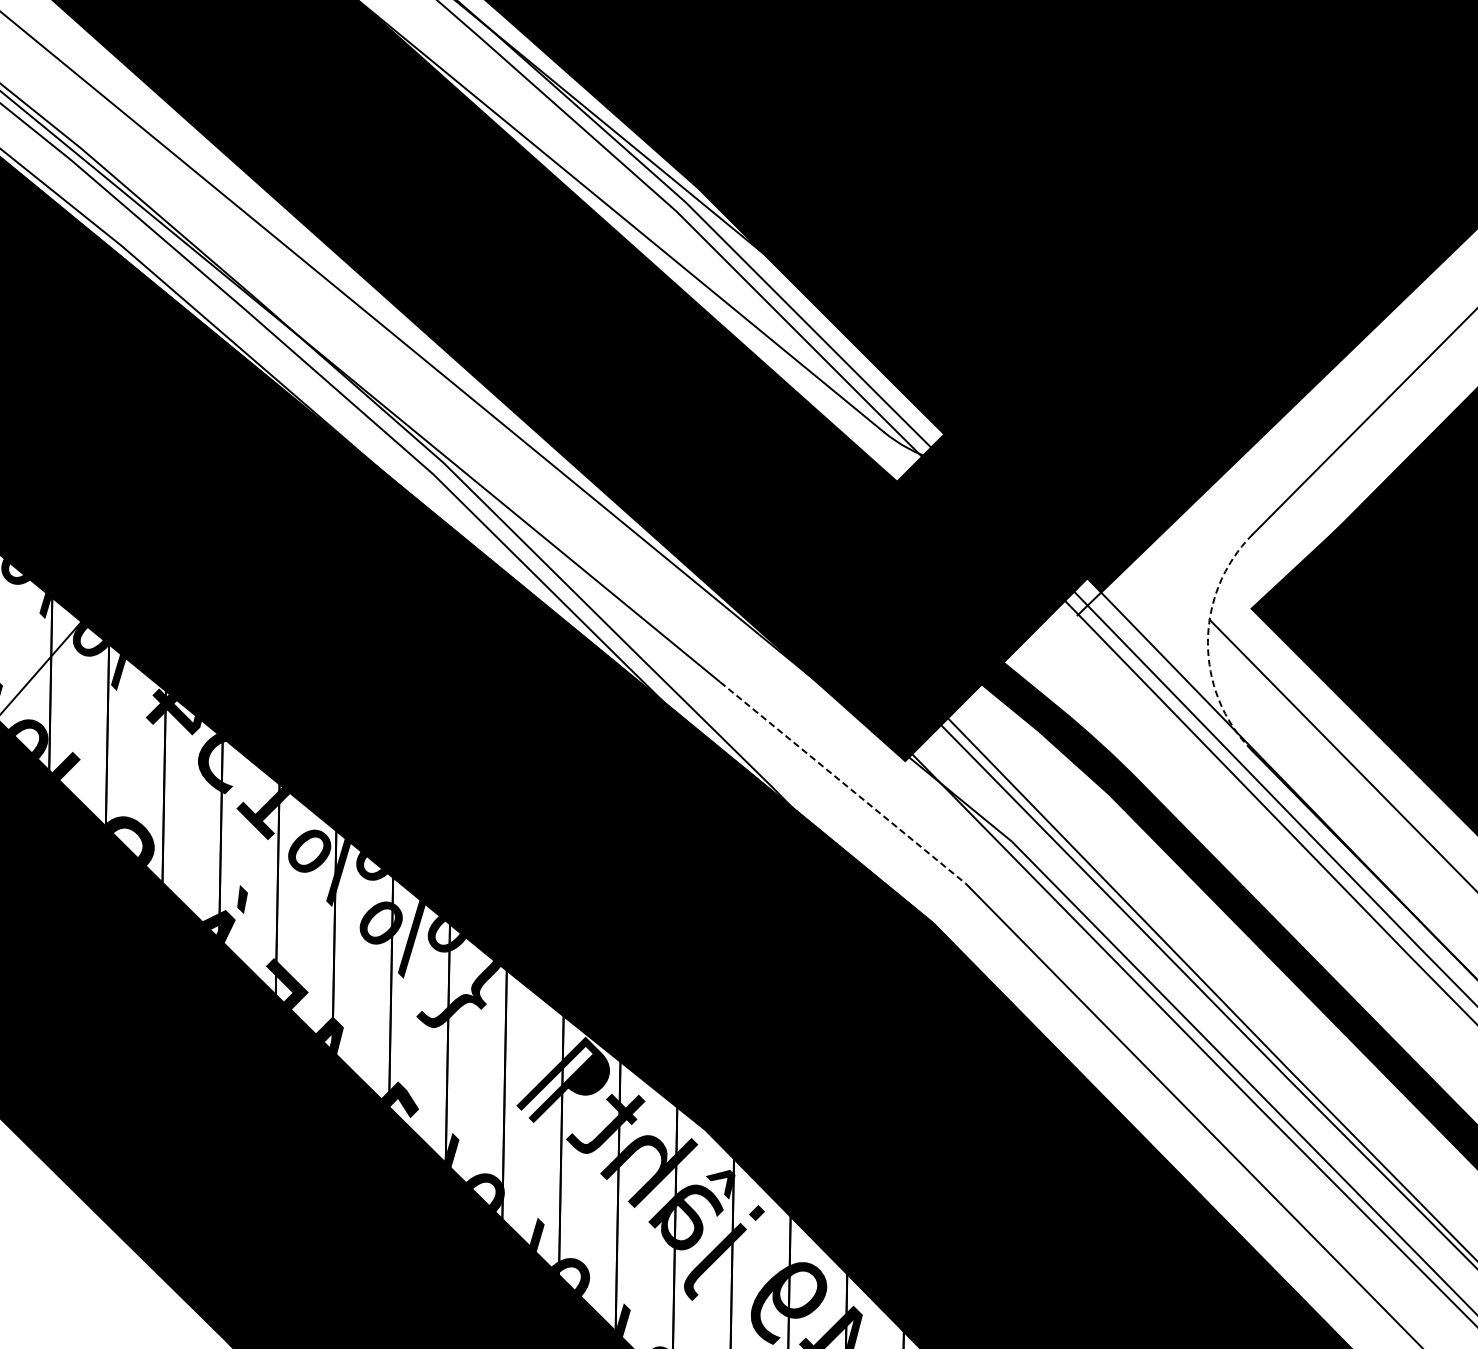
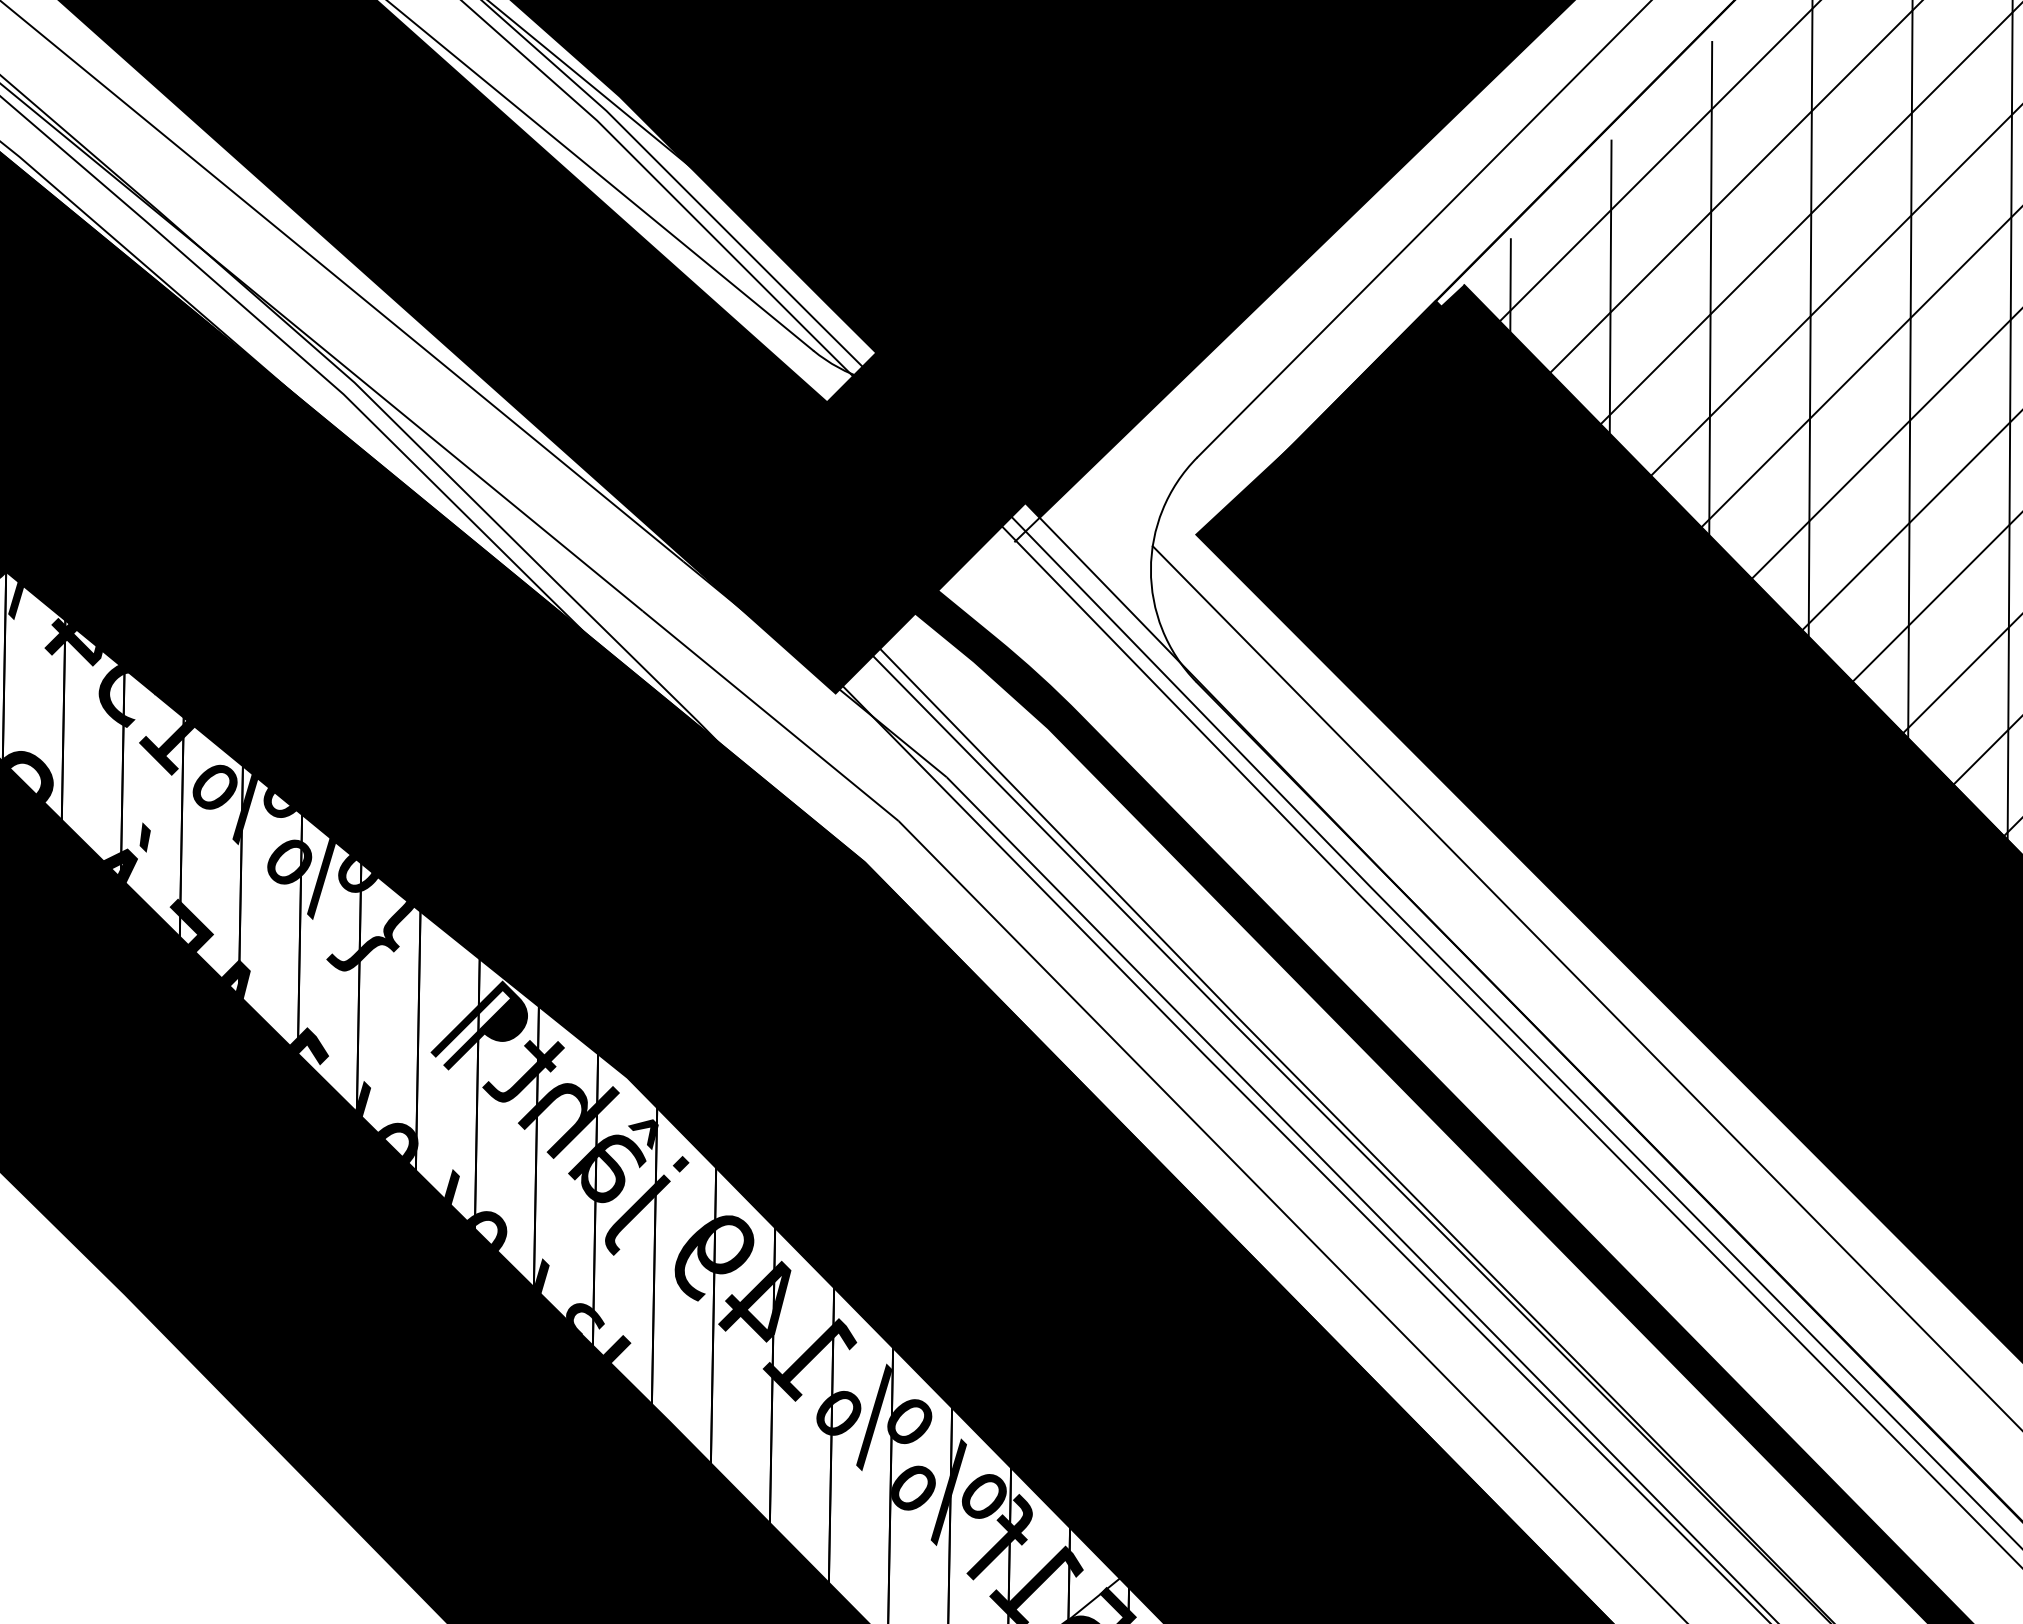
arc: (1207, 642) -> (1150, 569), dashed -> solid
line: (843, 783) -> (771, 716), dashed -> solid

